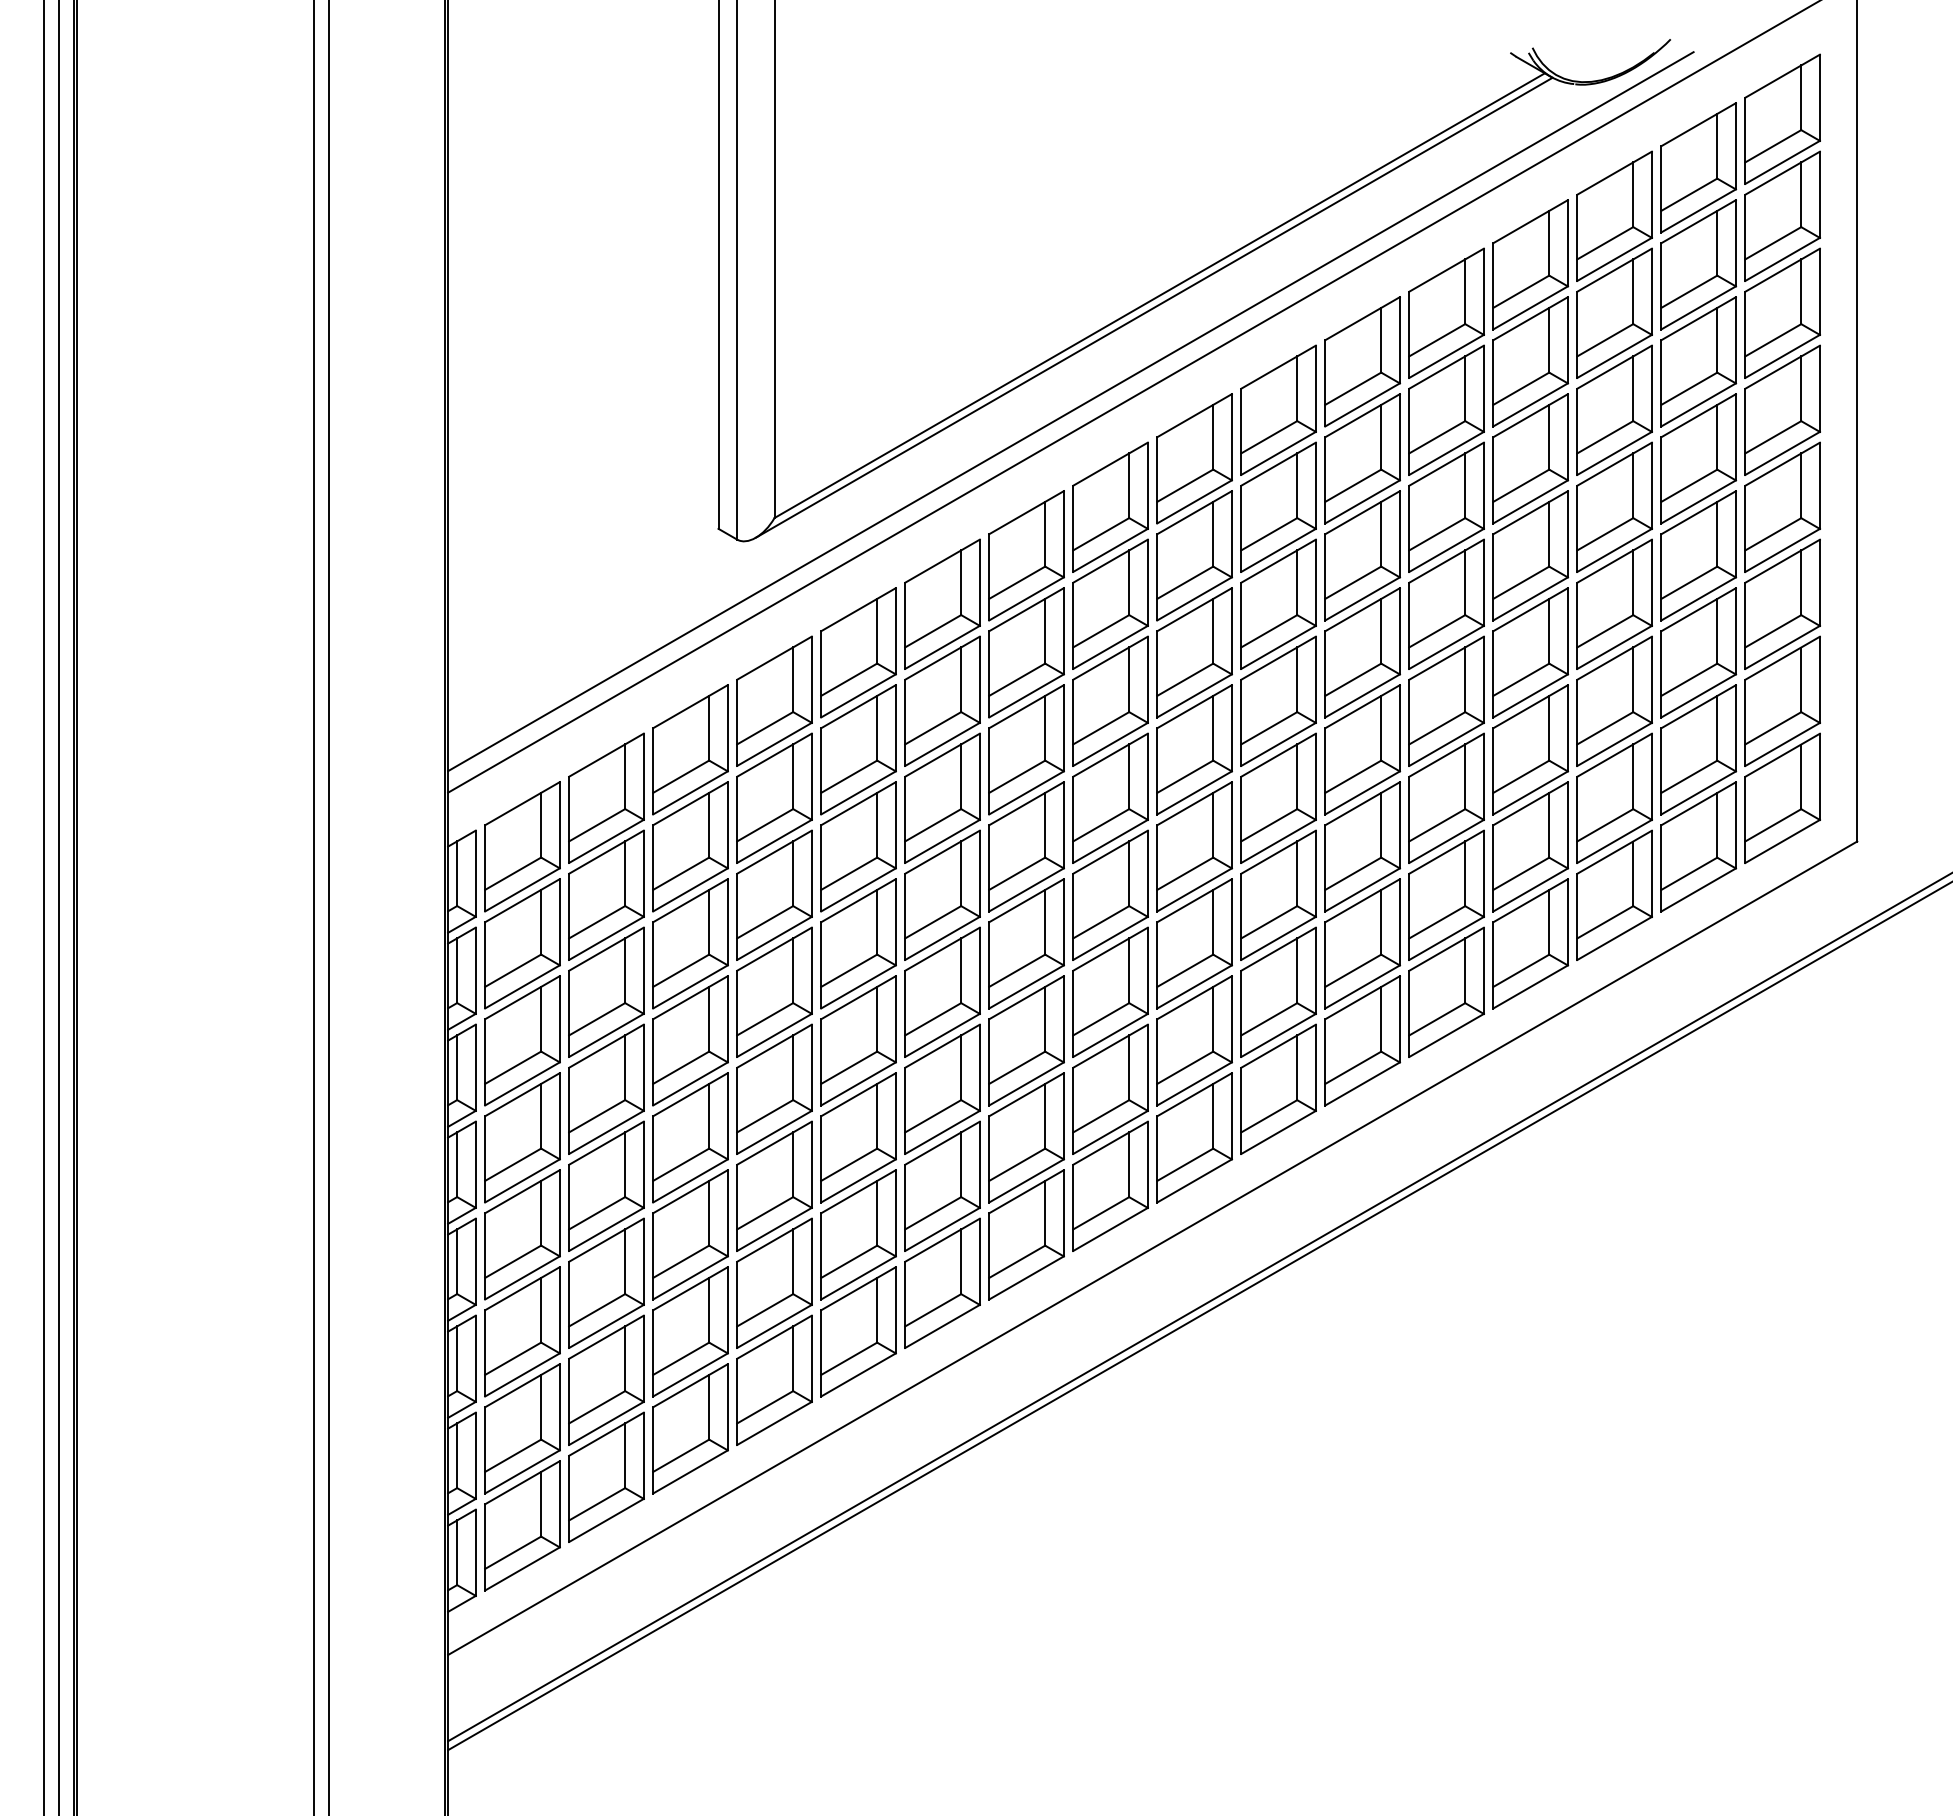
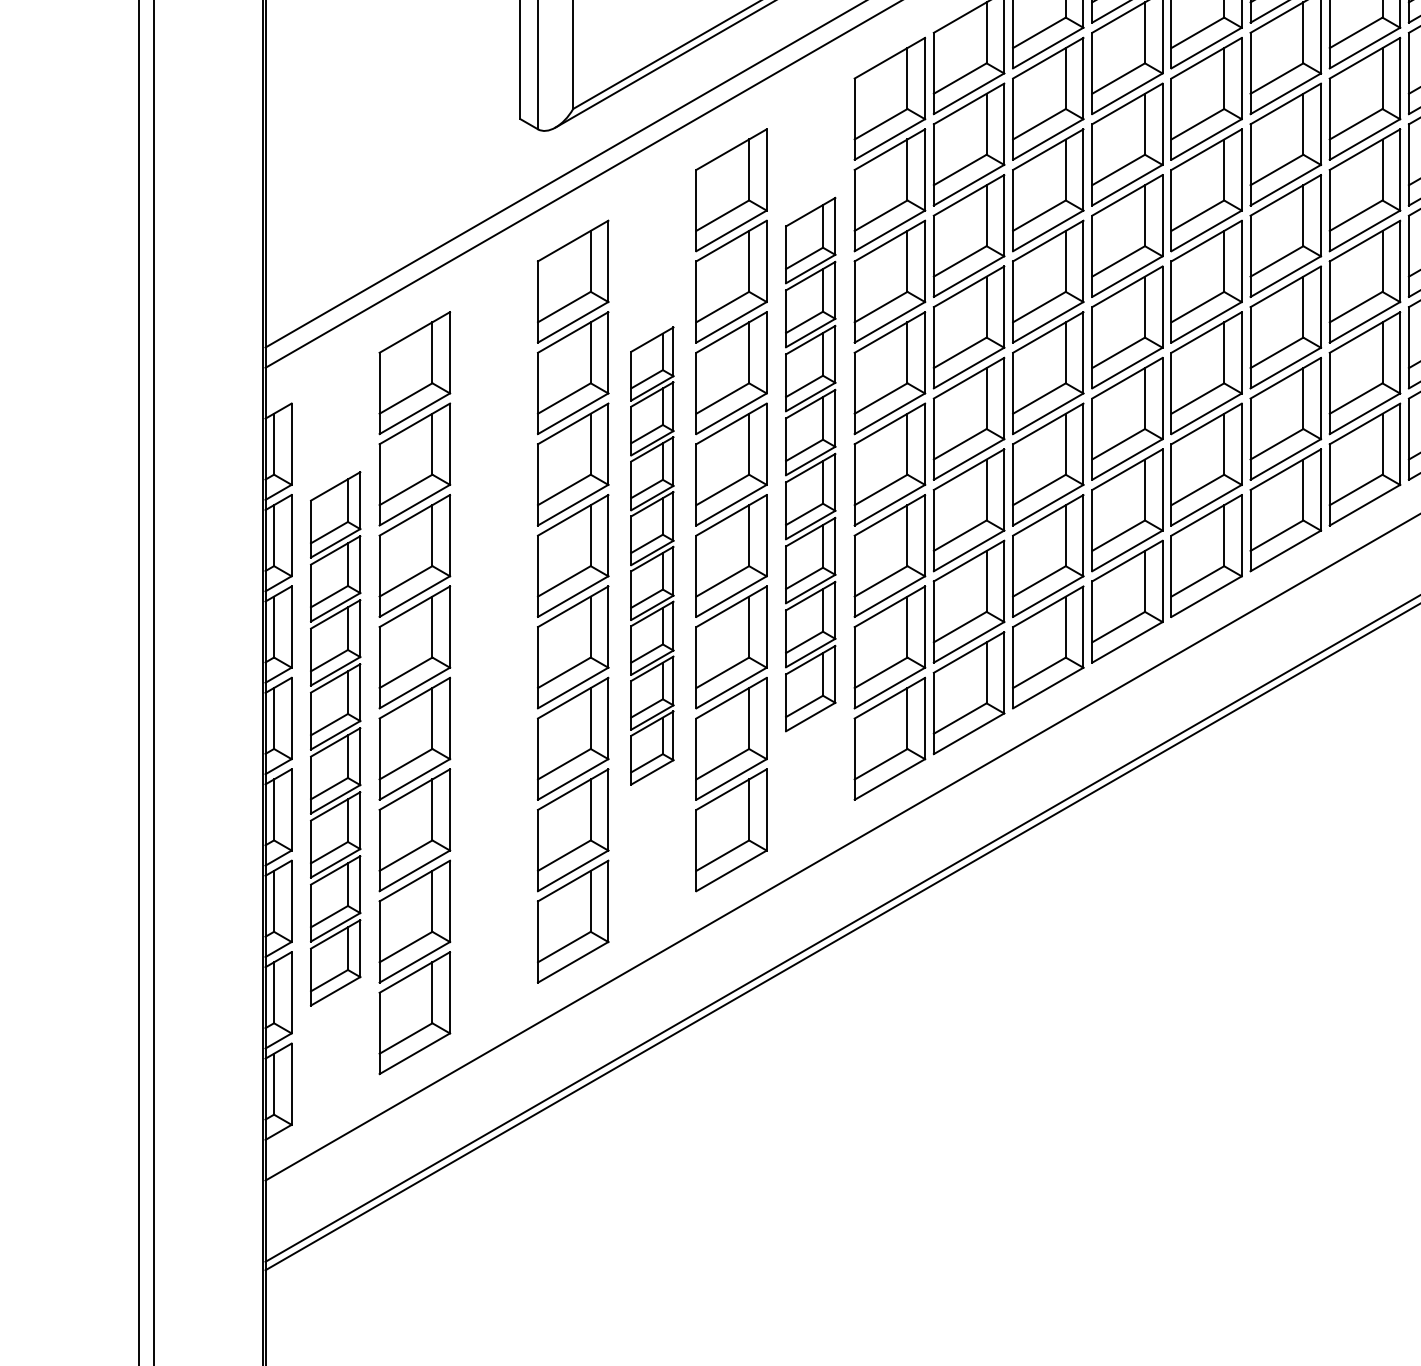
part: (1026, 895) -> (810, 464), size x0.7
part: (858, 992) -> (652, 556), size x0.6
part: (690, 1089) -> (494, 647), removed
part: (522, 1186) -> (335, 738), size x0.7

